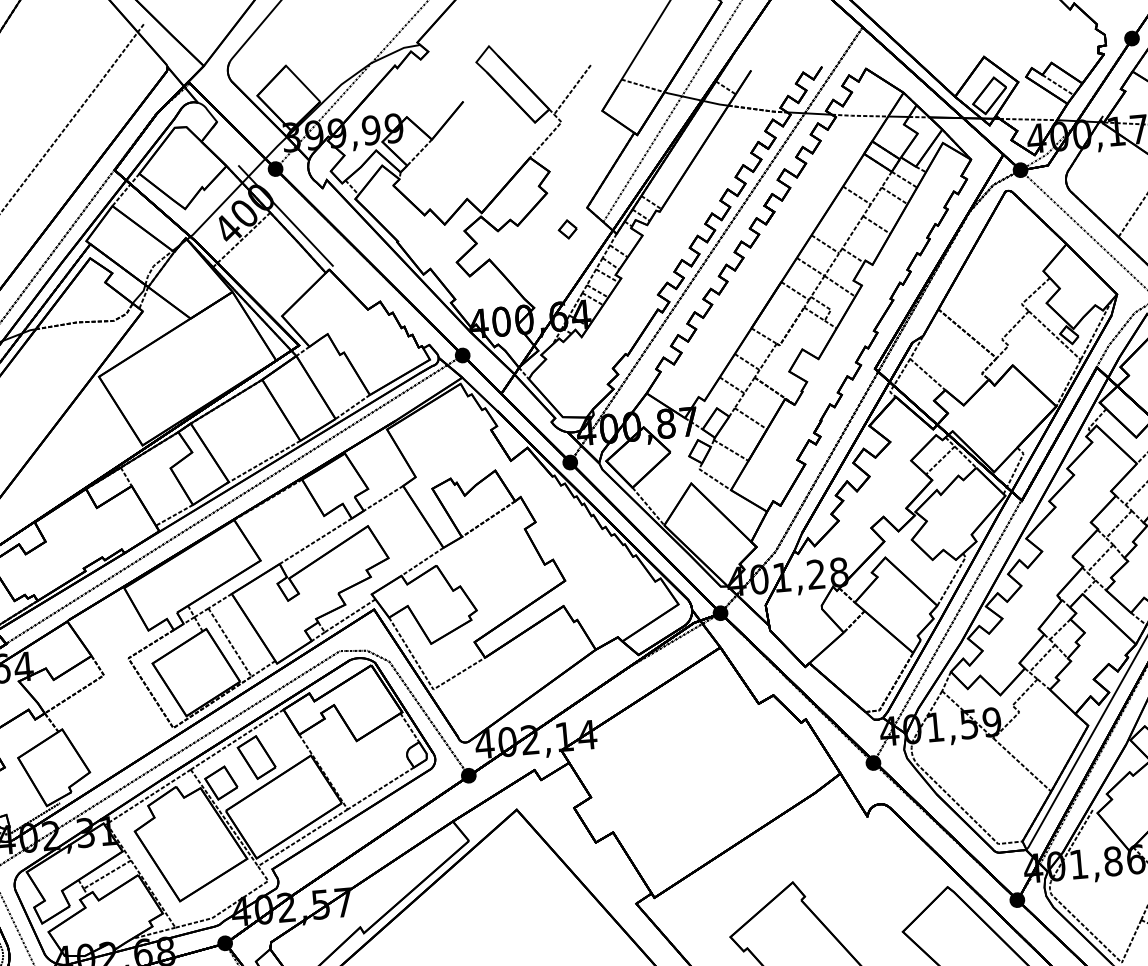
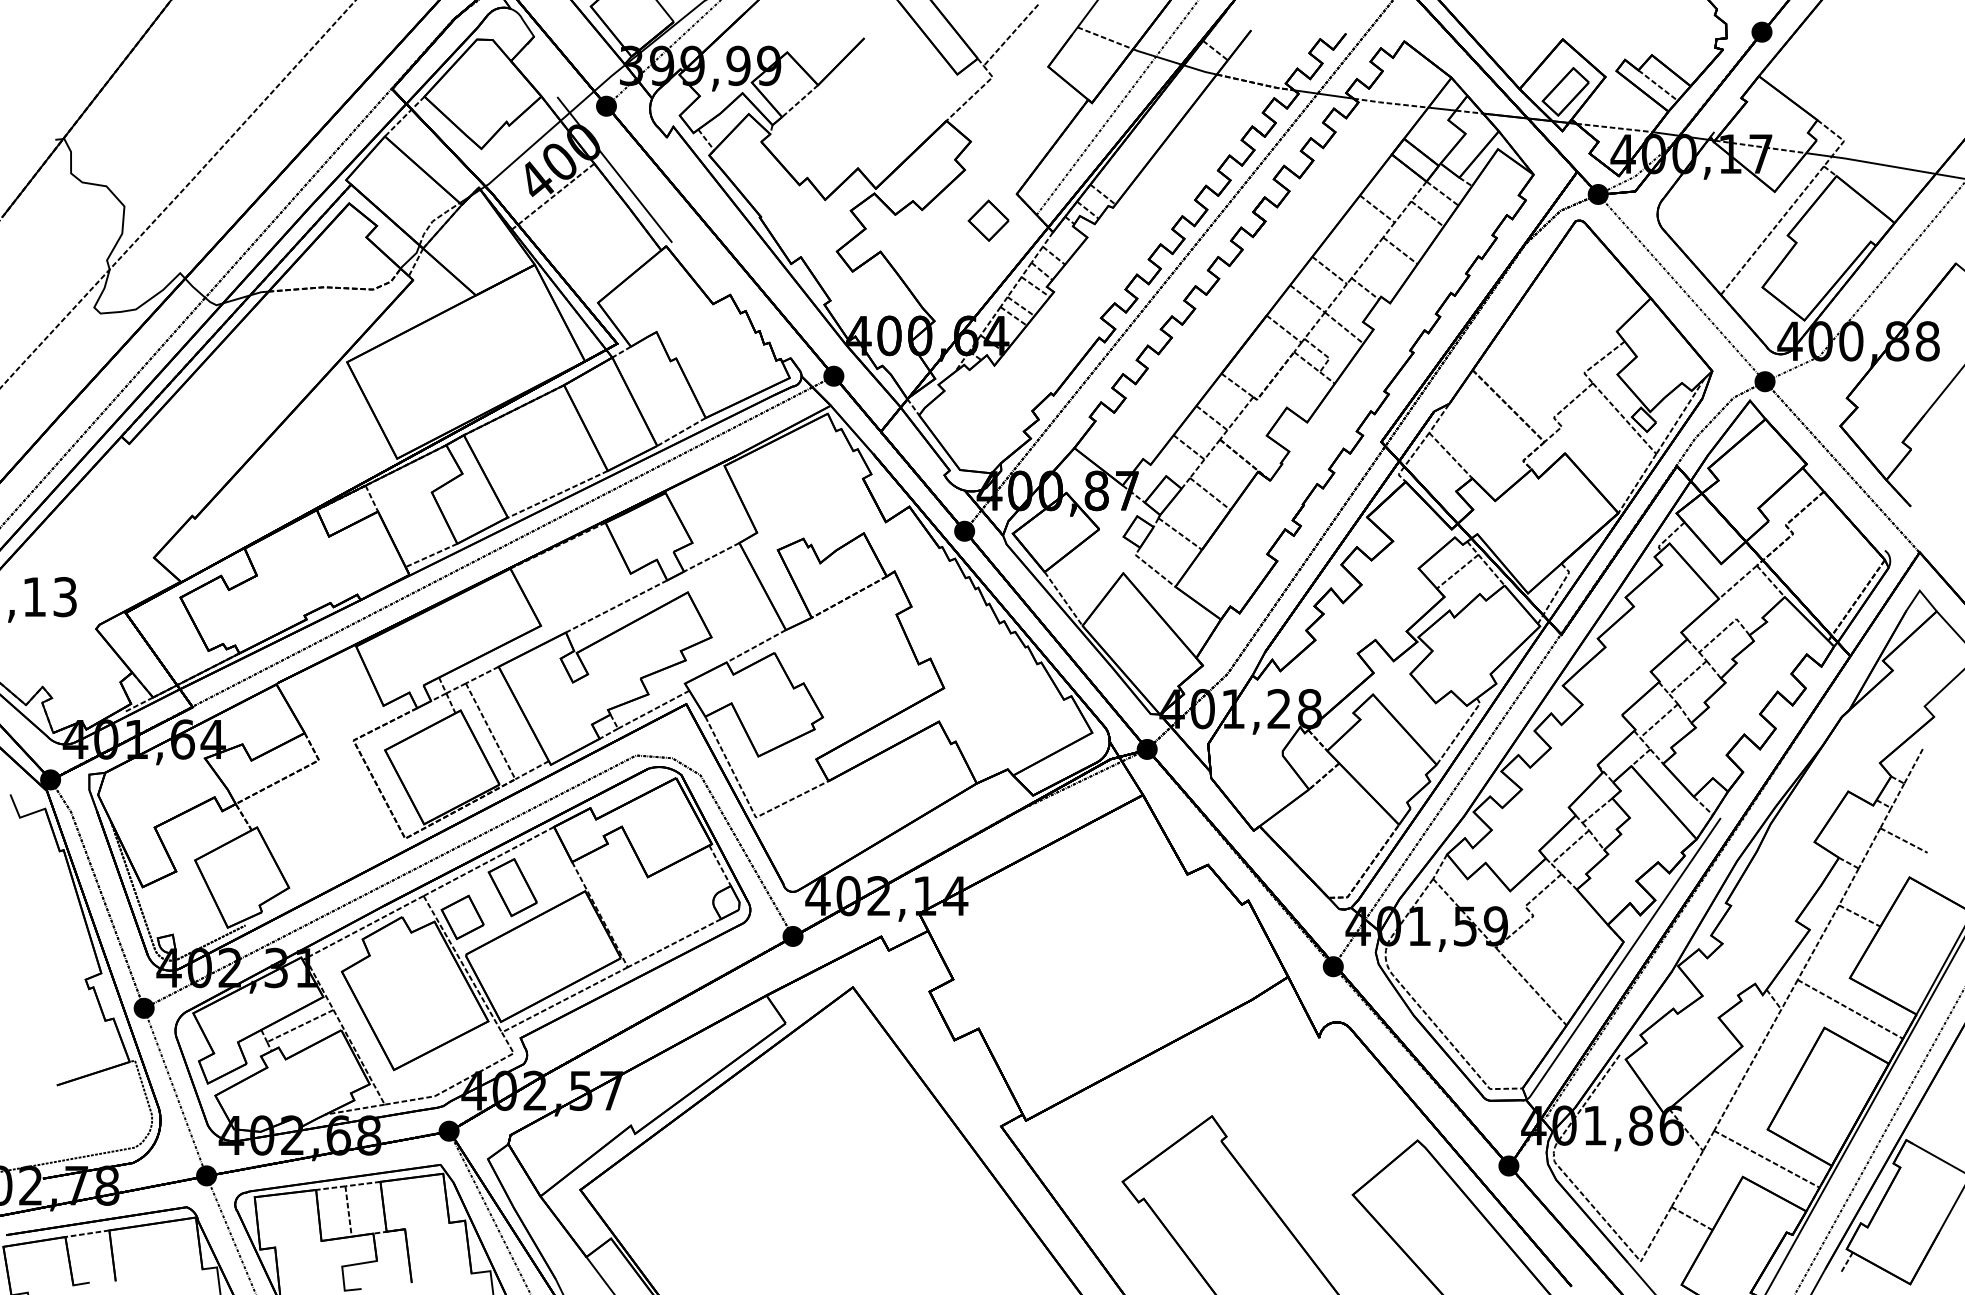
part: (567, 229) -> (988, 220), size x1.67

